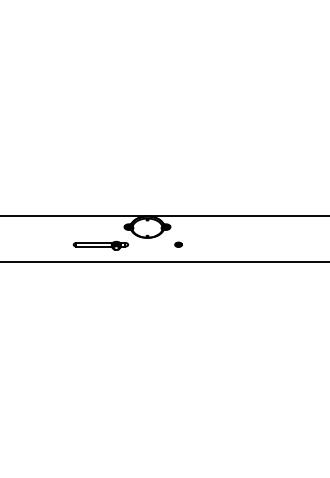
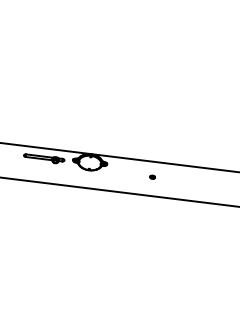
part: (178, 244) -> (152, 177), moved
part: (100, 245) -> (43, 158), moved

